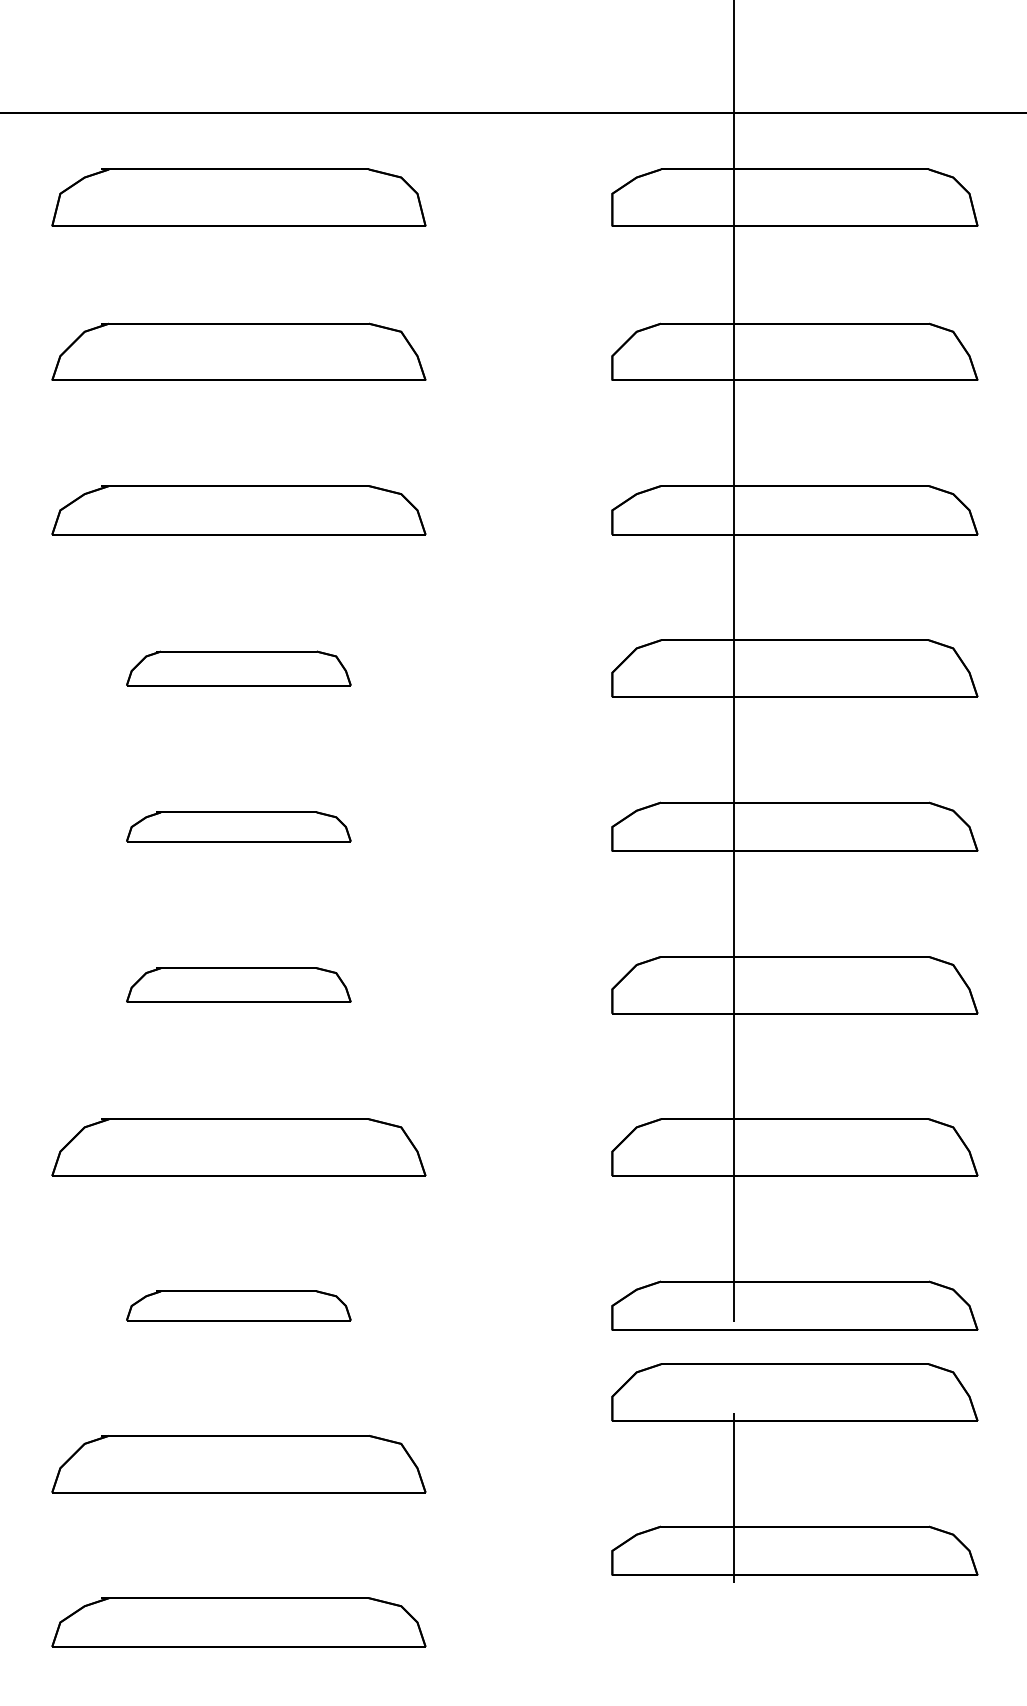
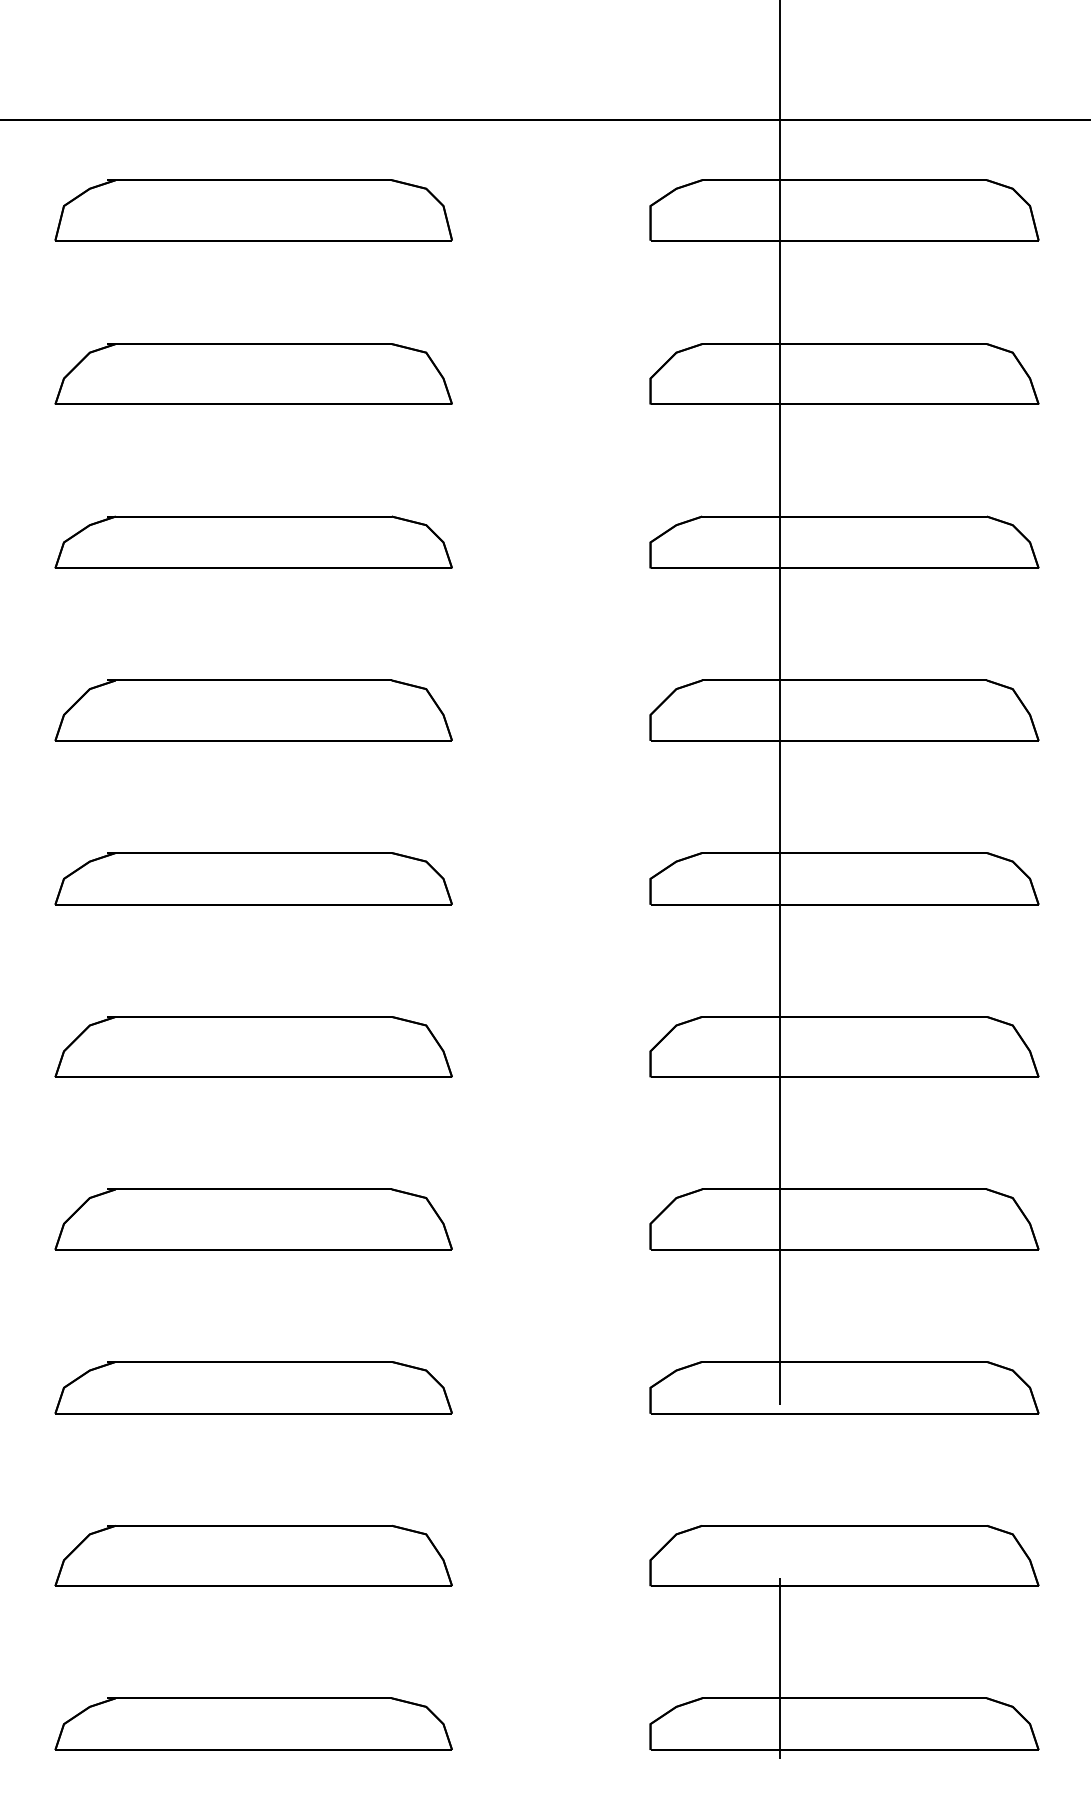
part: (238, 668) -> (253, 710), size x1.67
part: (238, 826) -> (253, 878), size x1.67
part: (238, 984) -> (253, 1046), size x1.67
part: (238, 1305) -> (253, 1387), size x1.67
part: (794, 1421) -> (844, 1586), moved

